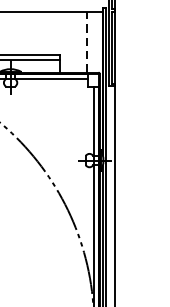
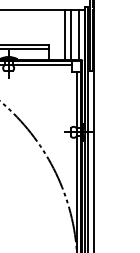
line: (79, 41) -> (65, 34), added
line: (95, 41) -> (78, 34), added
line: (86, 43) -> (71, 35), dashed -> solid

